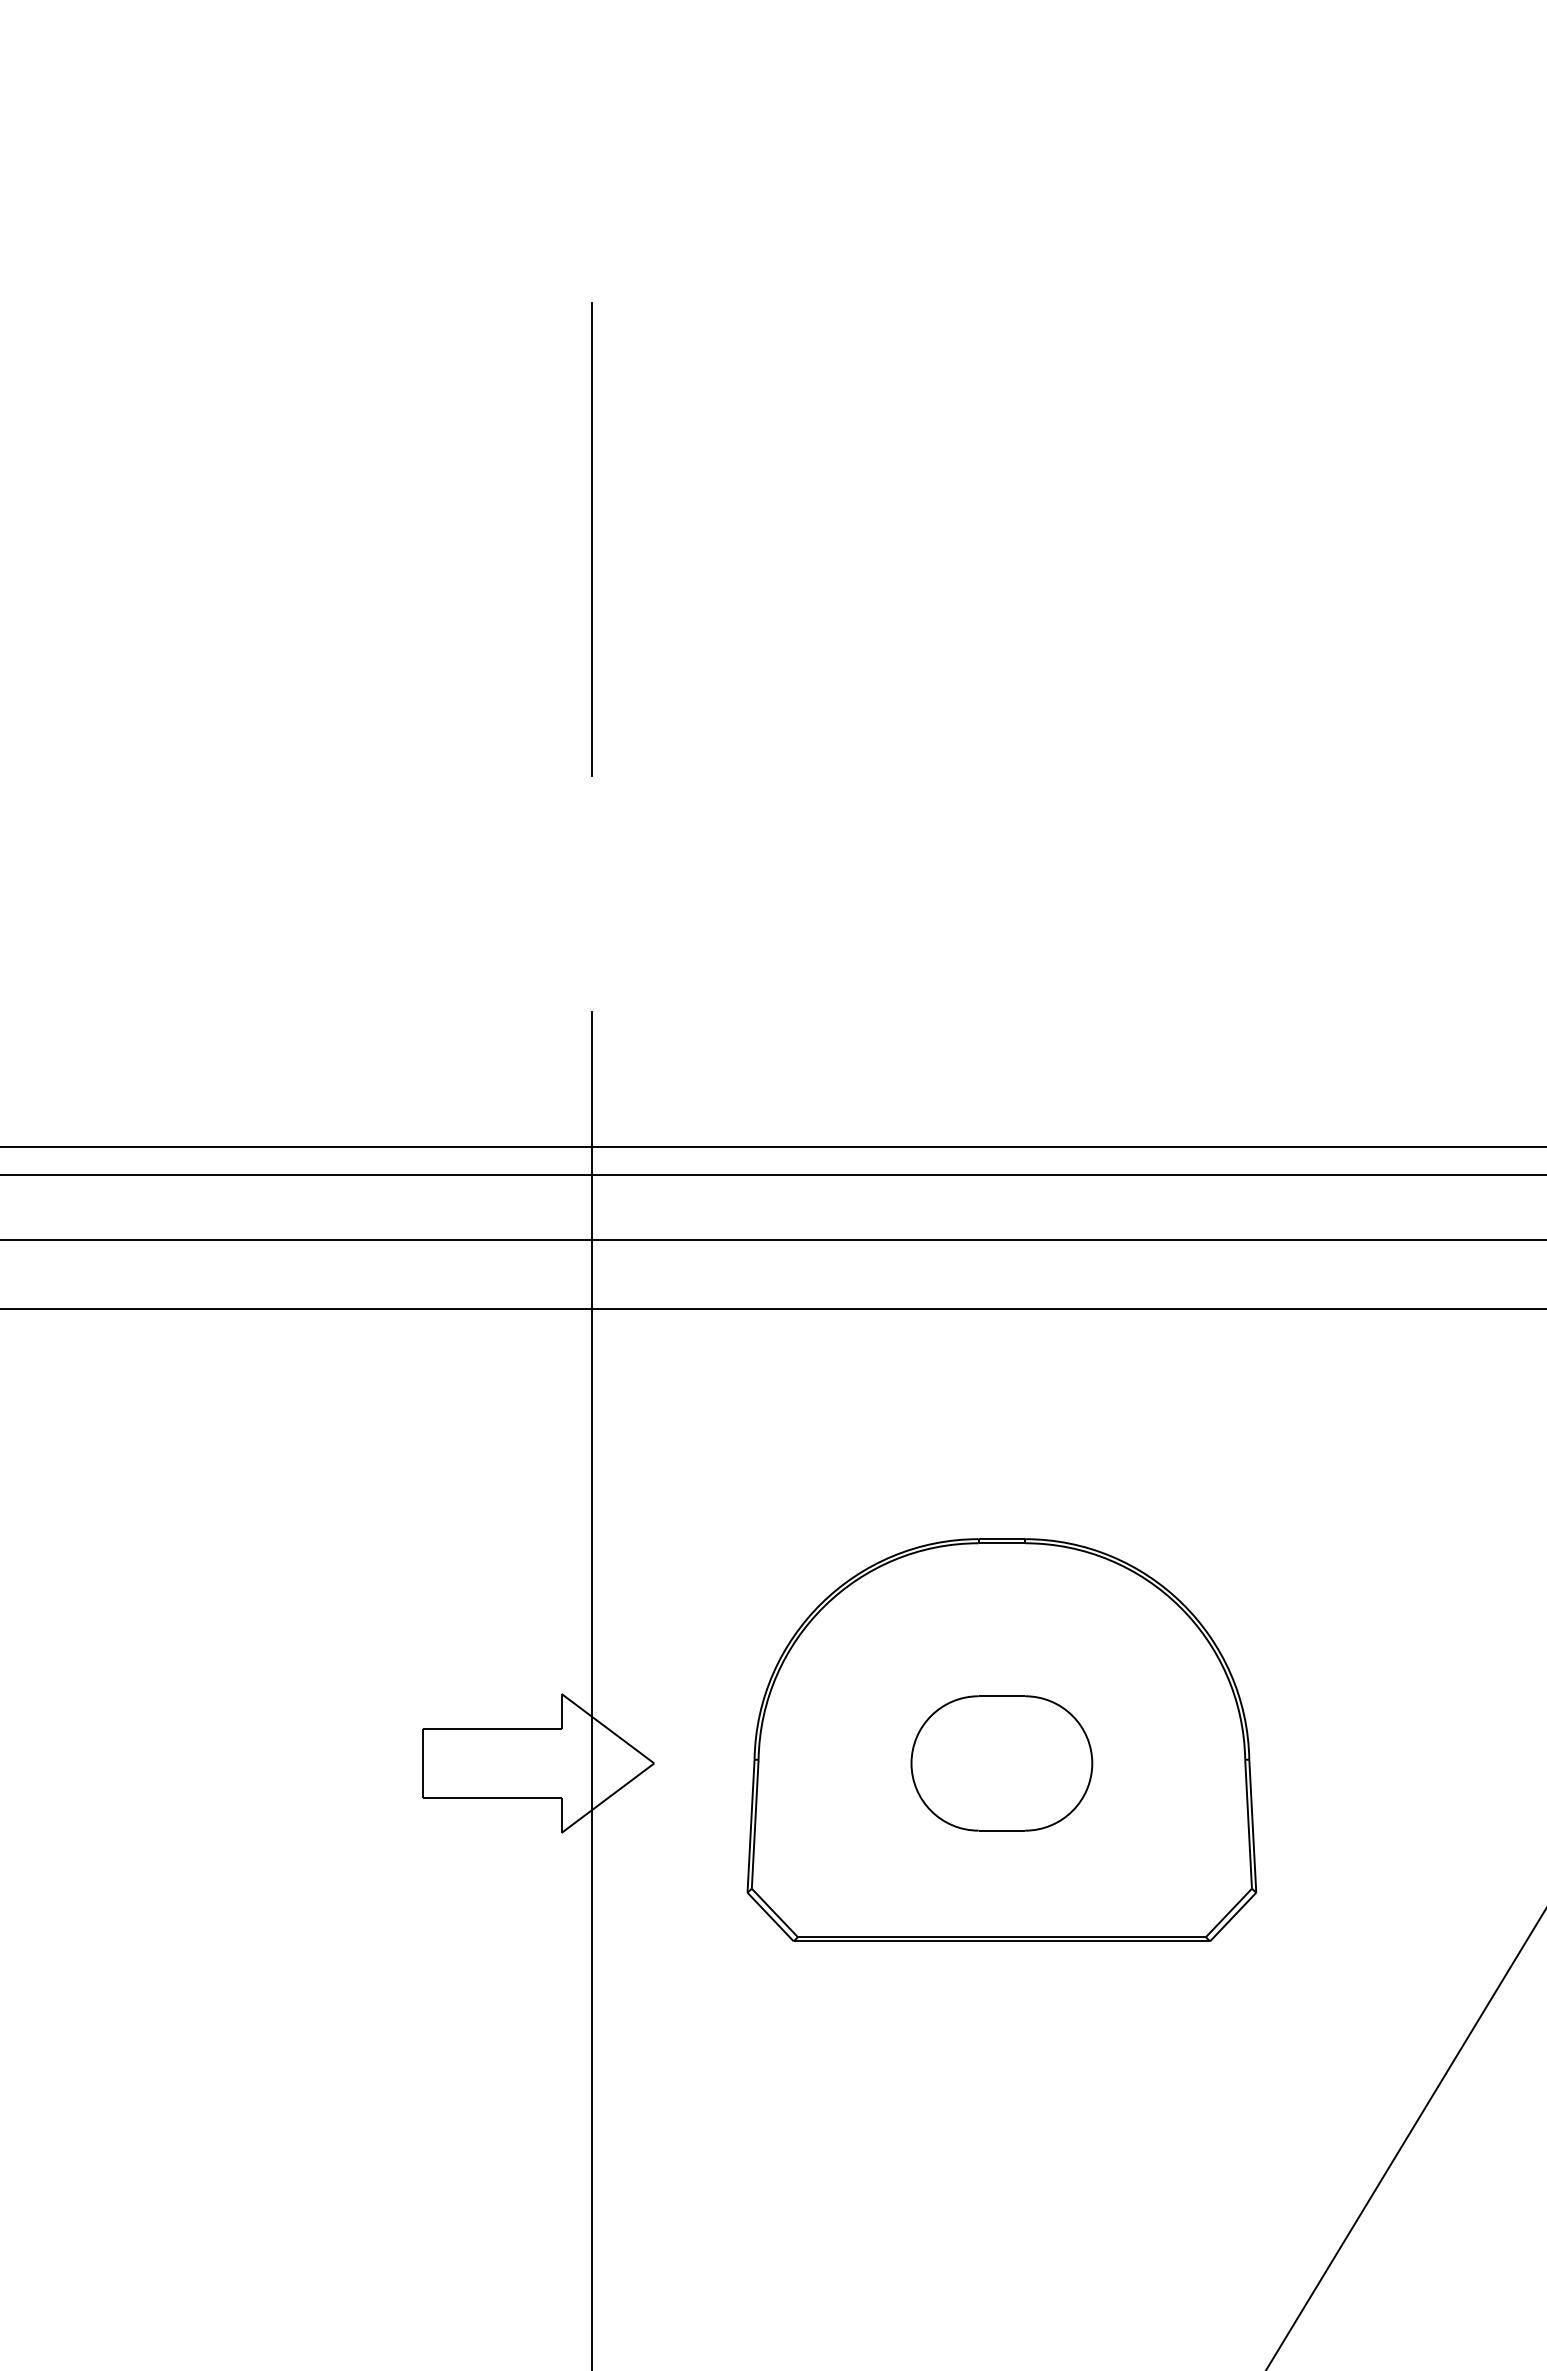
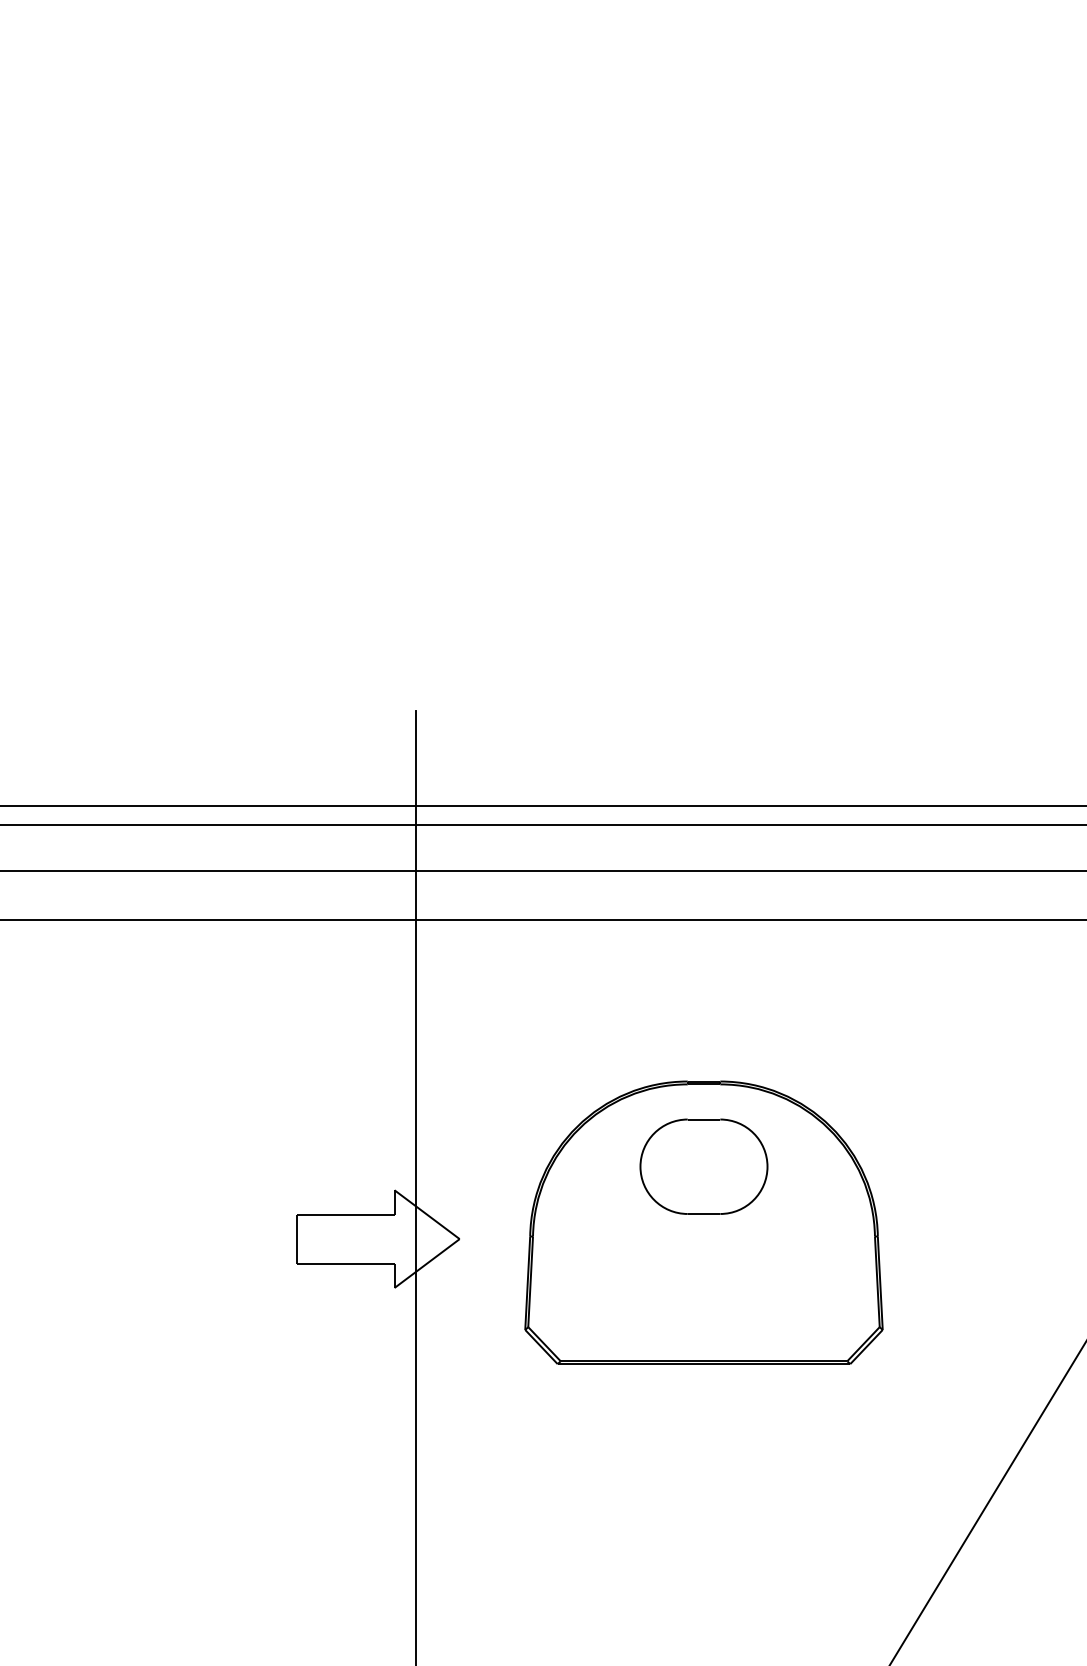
line: (591, 538) -> (415, 378), removed
part: (1001, 1763) -> (703, 1166), moved

